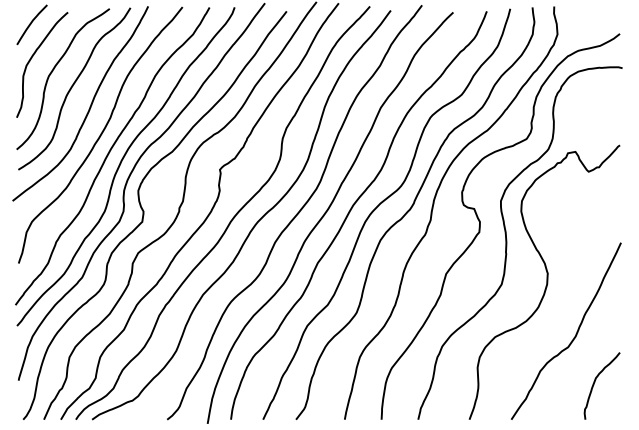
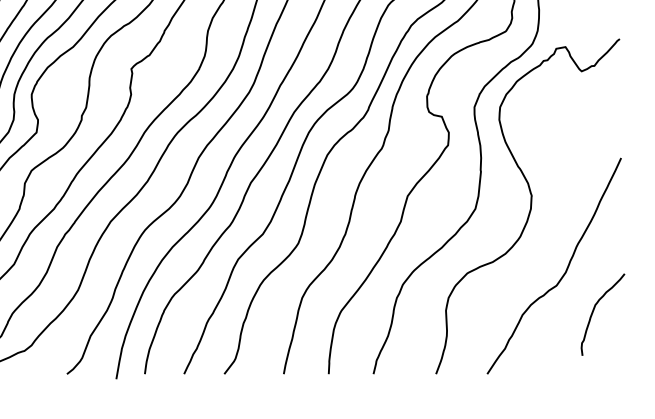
curve: (595, 382) -> (594, 310), moved

